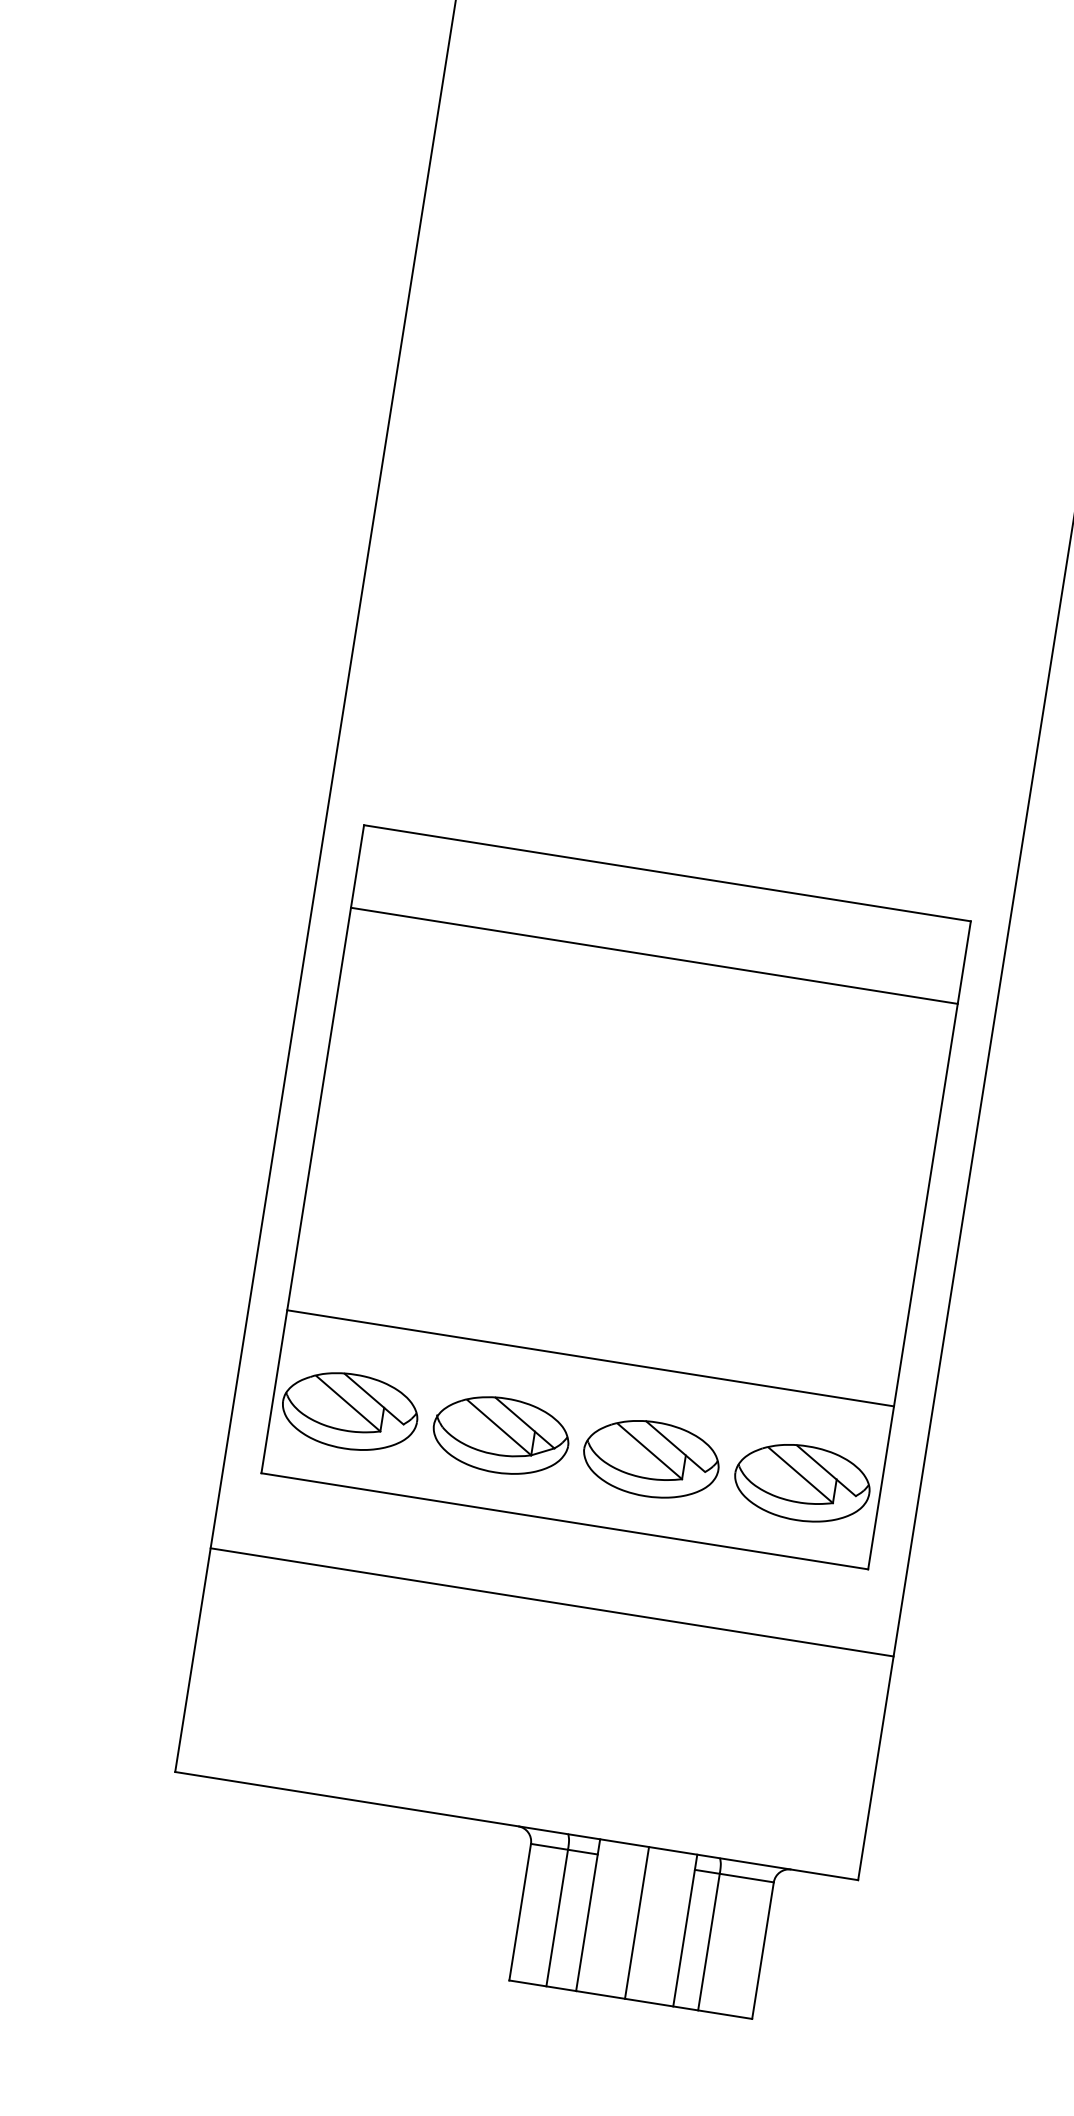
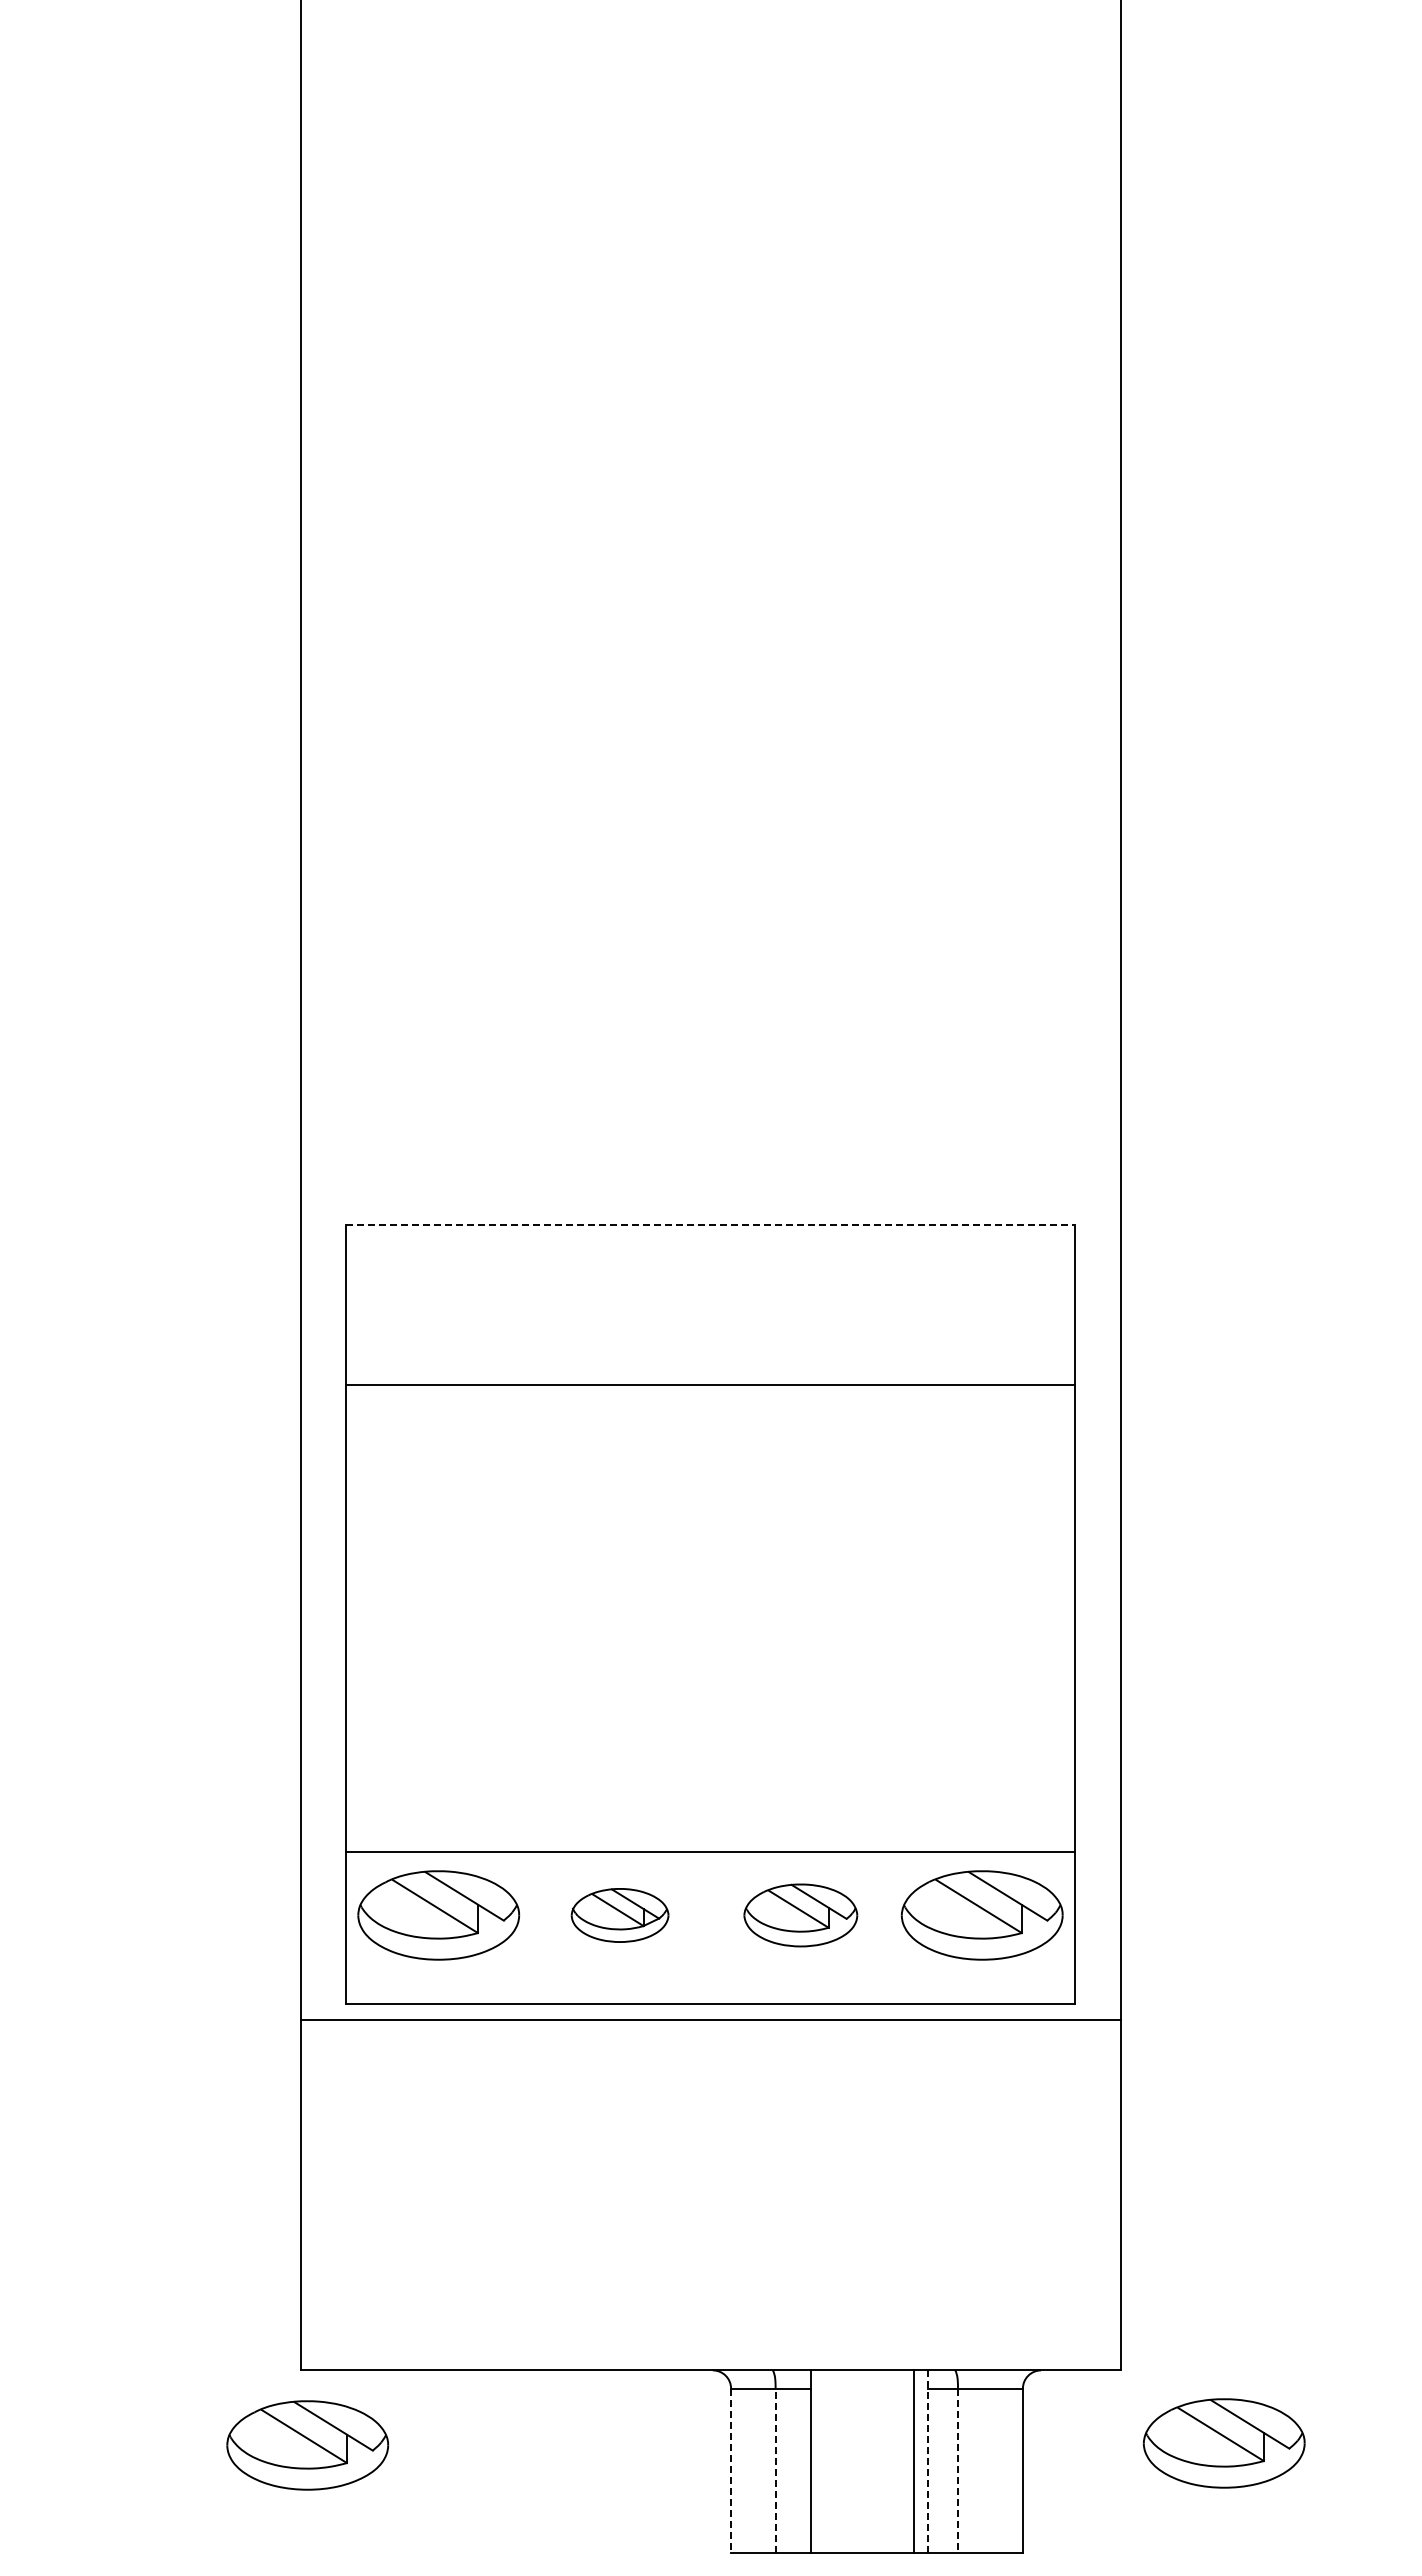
line: (667, 873) -> (710, 1225), solid -> dashed
line: (654, 955) -> (710, 1384), moved
line: (590, 1358) -> (710, 1852), moved
part: (500, 1435) -> (619, 1915), size x0.6
part: (651, 1459) -> (800, 1915), size x0.7
line: (551, 1602) -> (710, 2019), moved
part: (171, 1835) -> (307, 2445), added
line: (520, 1912) -> (731, 2471), solid -> dashed
line: (557, 1917) -> (775, 2470), solid -> dashed
line: (637, 1922) -> (914, 2461), moved
line: (685, 1930) -> (928, 2461), solid -> dashed
line: (708, 1942) -> (957, 2471), solid -> dashed
part: (933, 1954) -> (1223, 2443), added

